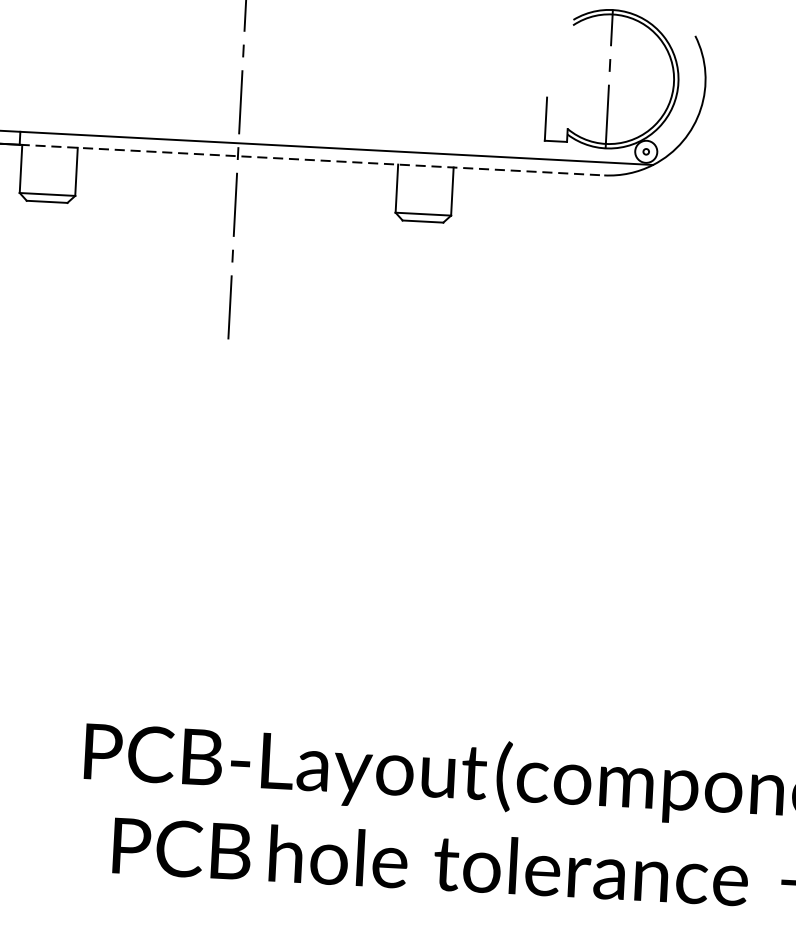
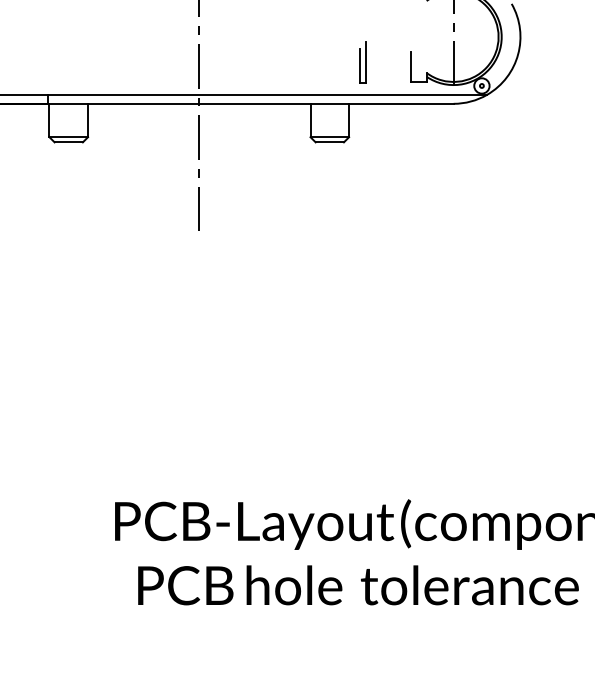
part: (476, 109) -> (362, 62), added
line: (311, 159) -> (250, 103), dashed -> solid

